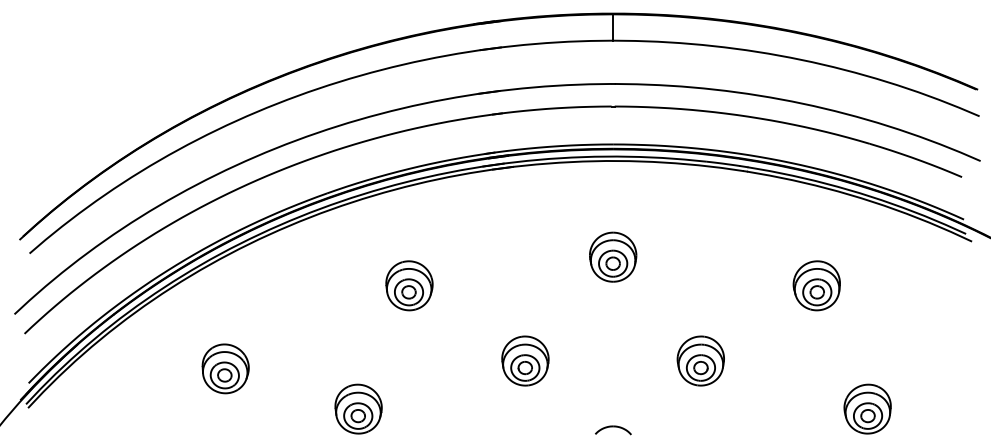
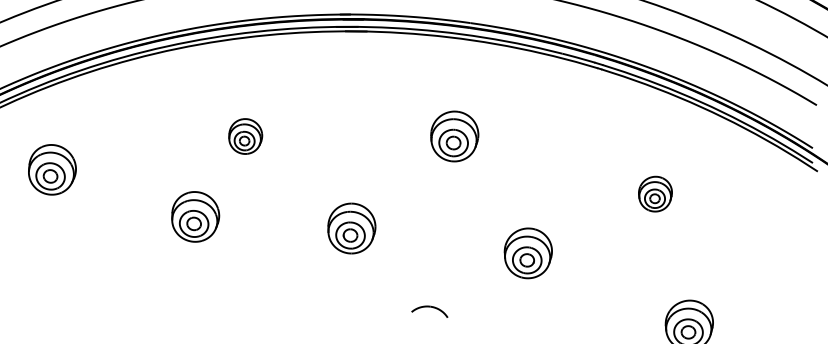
part: (409, 285) -> (245, 136), size x0.7
part: (816, 285) -> (655, 193), size x0.7
part: (225, 368) -> (52, 169), moved
part: (358, 408) -> (195, 216), moved

